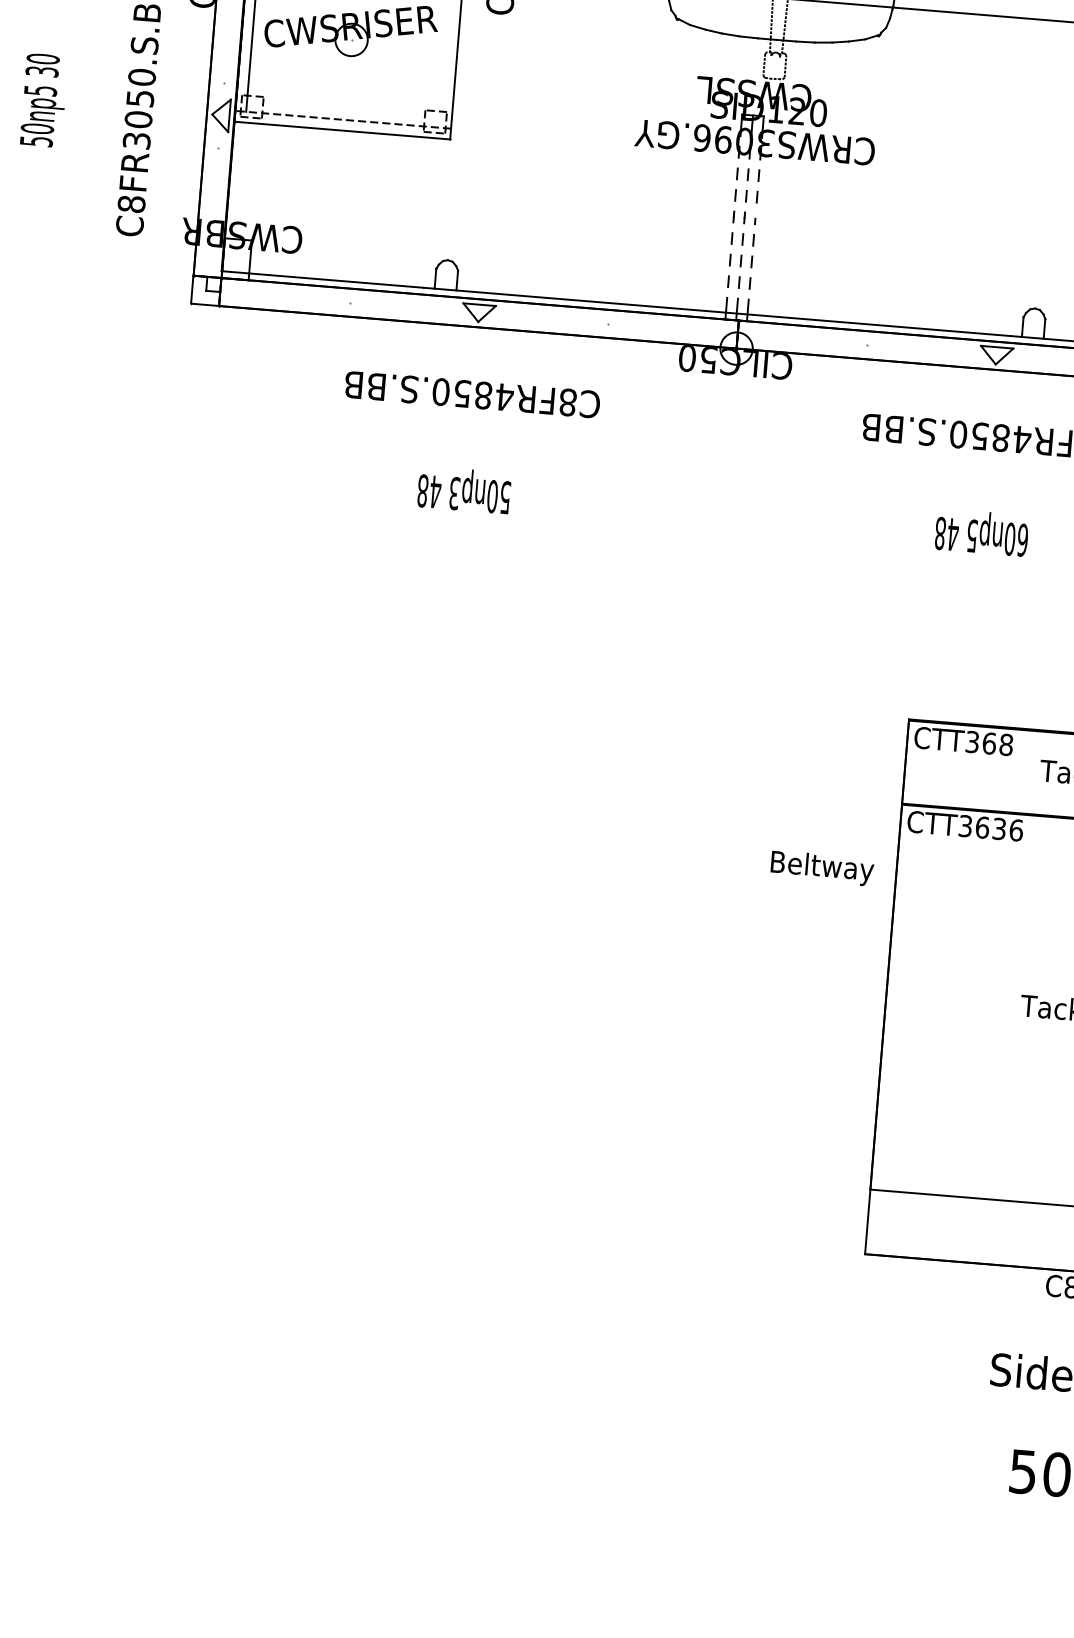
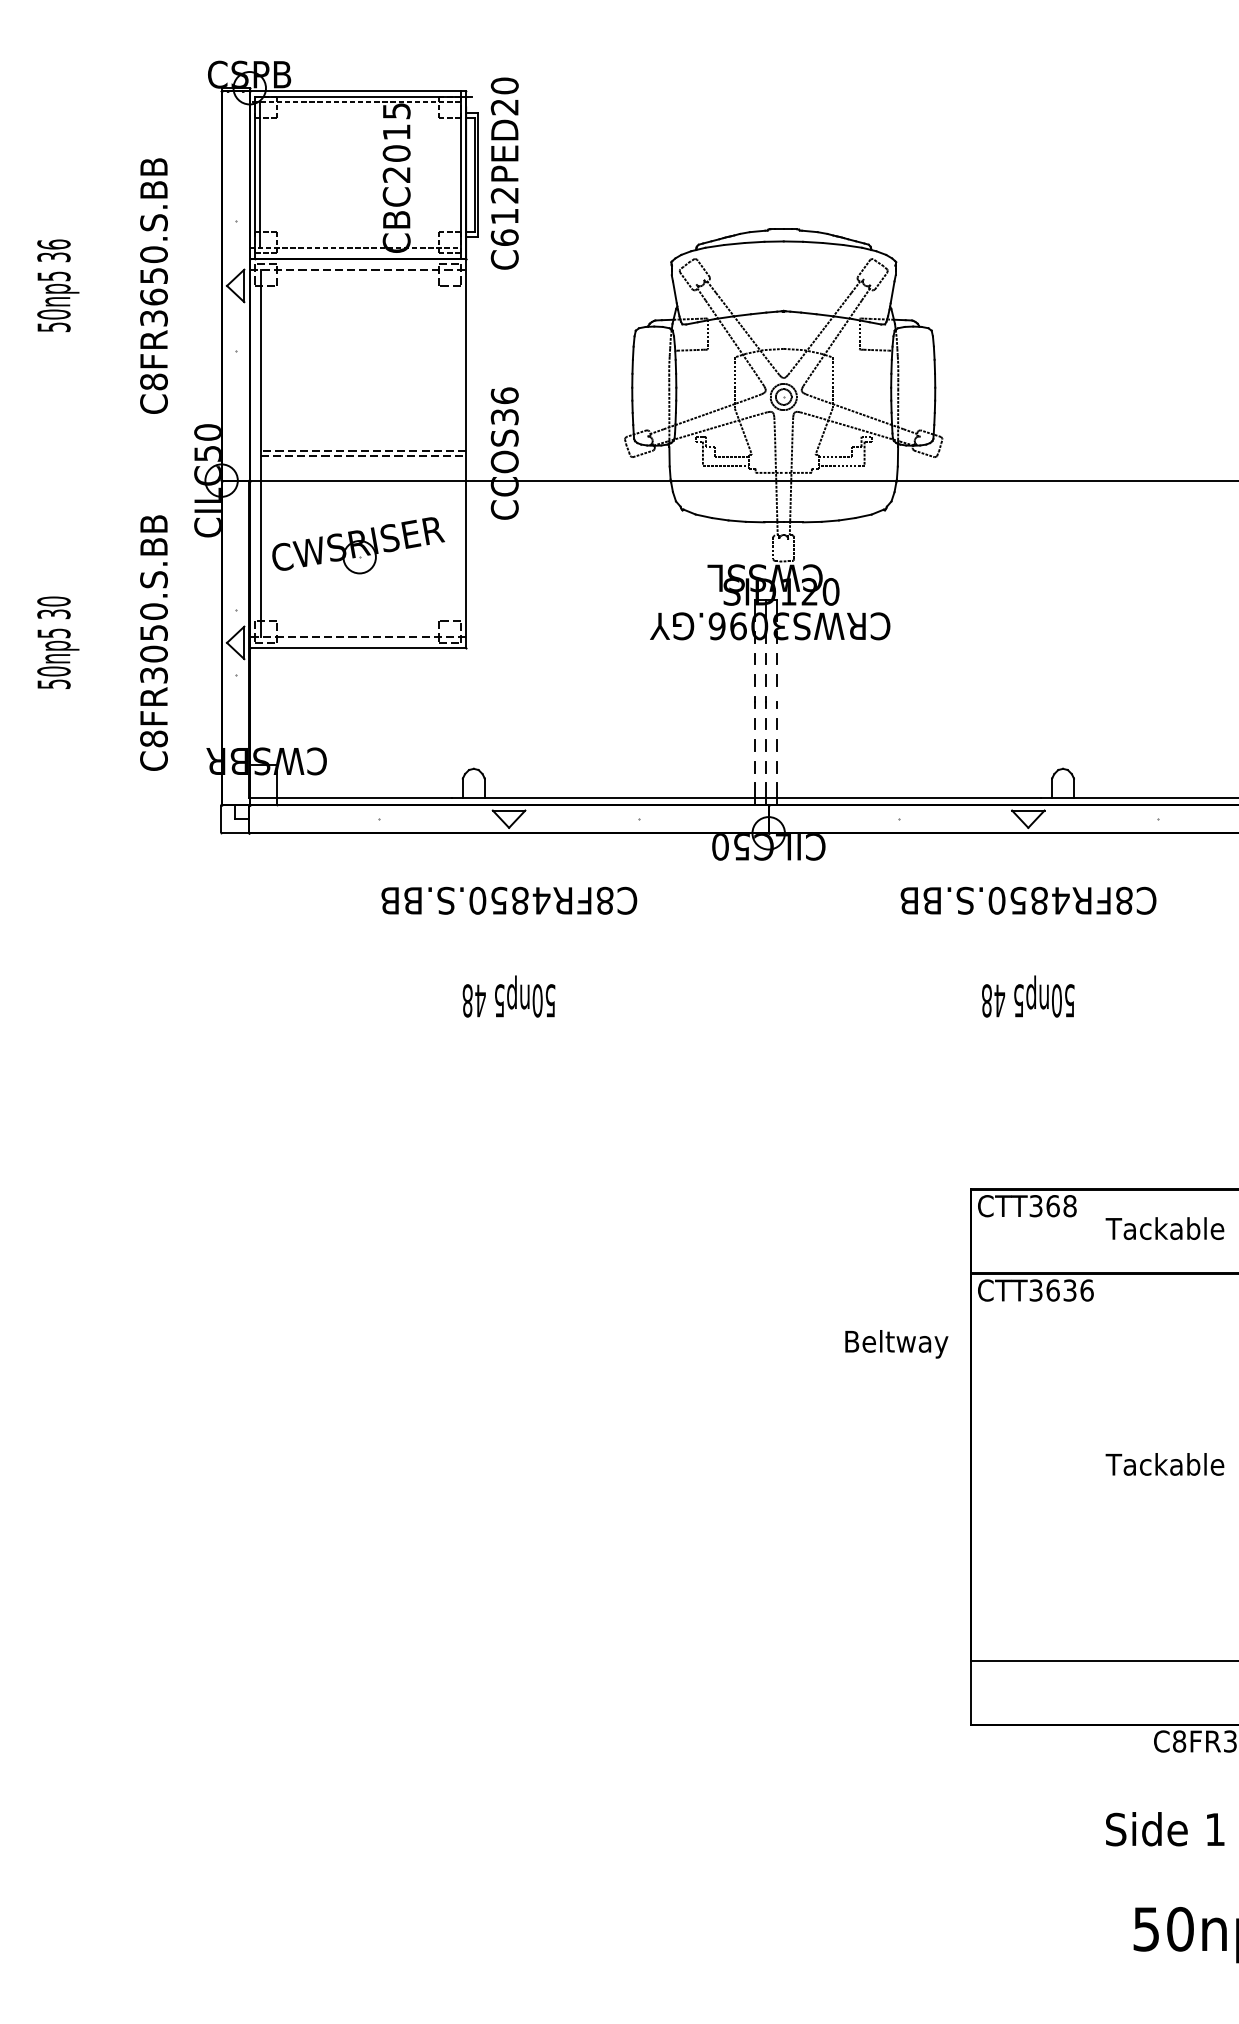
text: (453, 493) -> (498, 1000), 50np3 -> 50np5
text: (1022, 539) -> (1069, 1000), 60np5 -> 50np5

